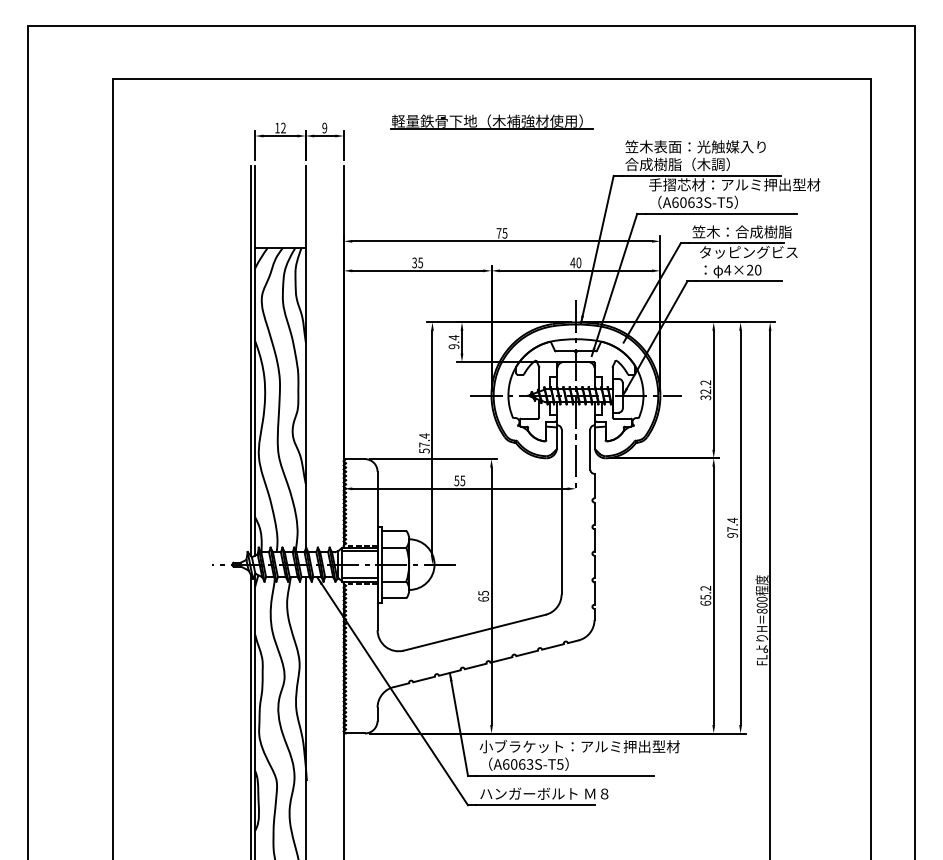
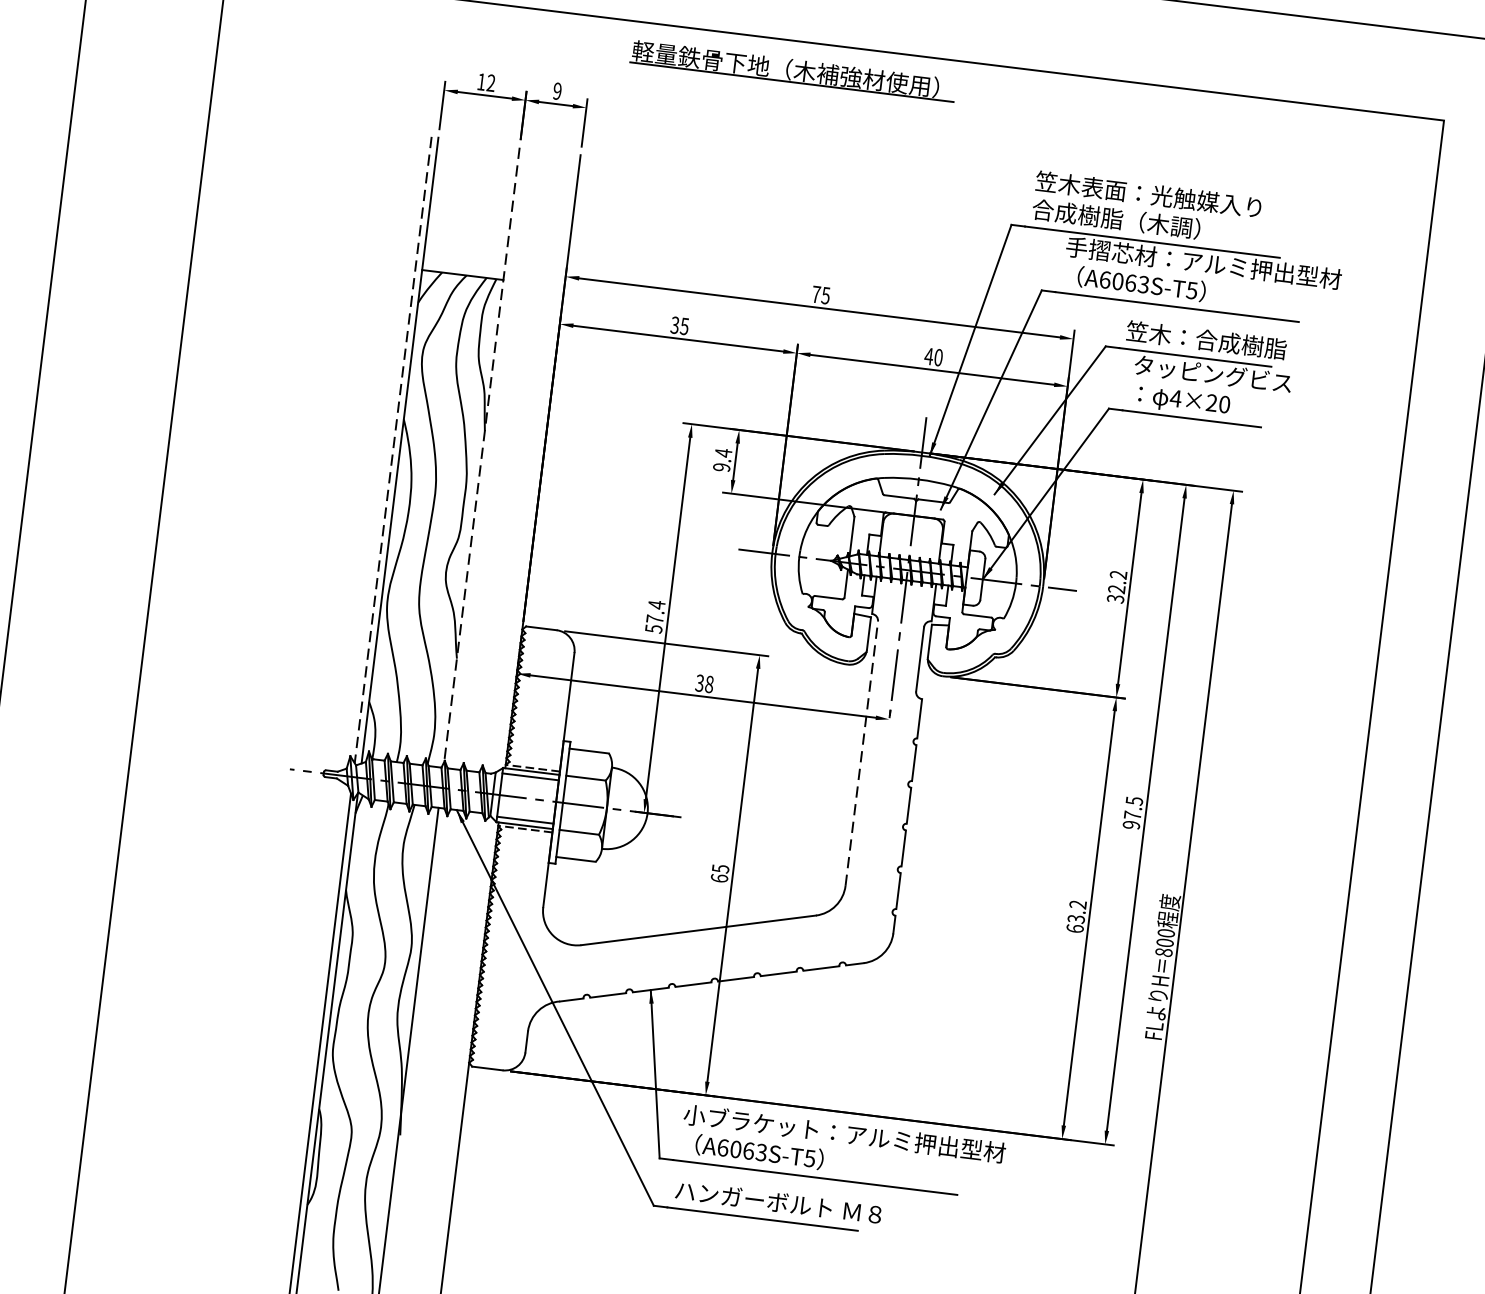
part: (491, 121) -> (792, 70), moved
line: (305, 357) -> (481, 455), solid -> dashed
line: (250, 361) -> (392, 451), solid -> dashed
text: (459, 480) -> (704, 683), 55 -> 38
line: (561, 511) -> (861, 752), solid -> dashed
text: (732, 520) -> (1134, 801), 97.4 -> 97.5
text: (705, 597) -> (1075, 919), 65.2 -> 63.2

